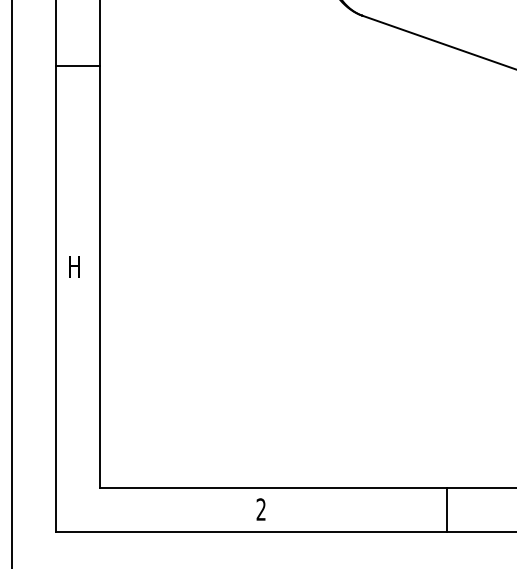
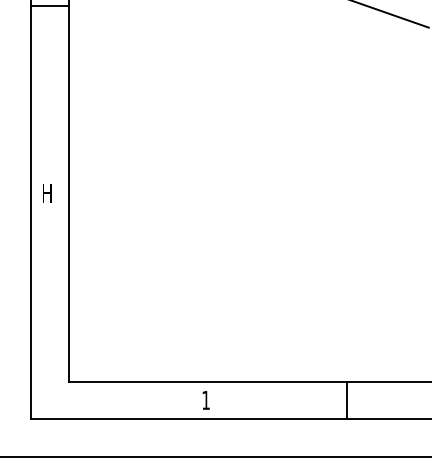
line: (78, 65) -> (50, 5), moved
text: (260, 509) -> (205, 400), 2 -> 1
line: (447, 509) -> (347, 400), moved

